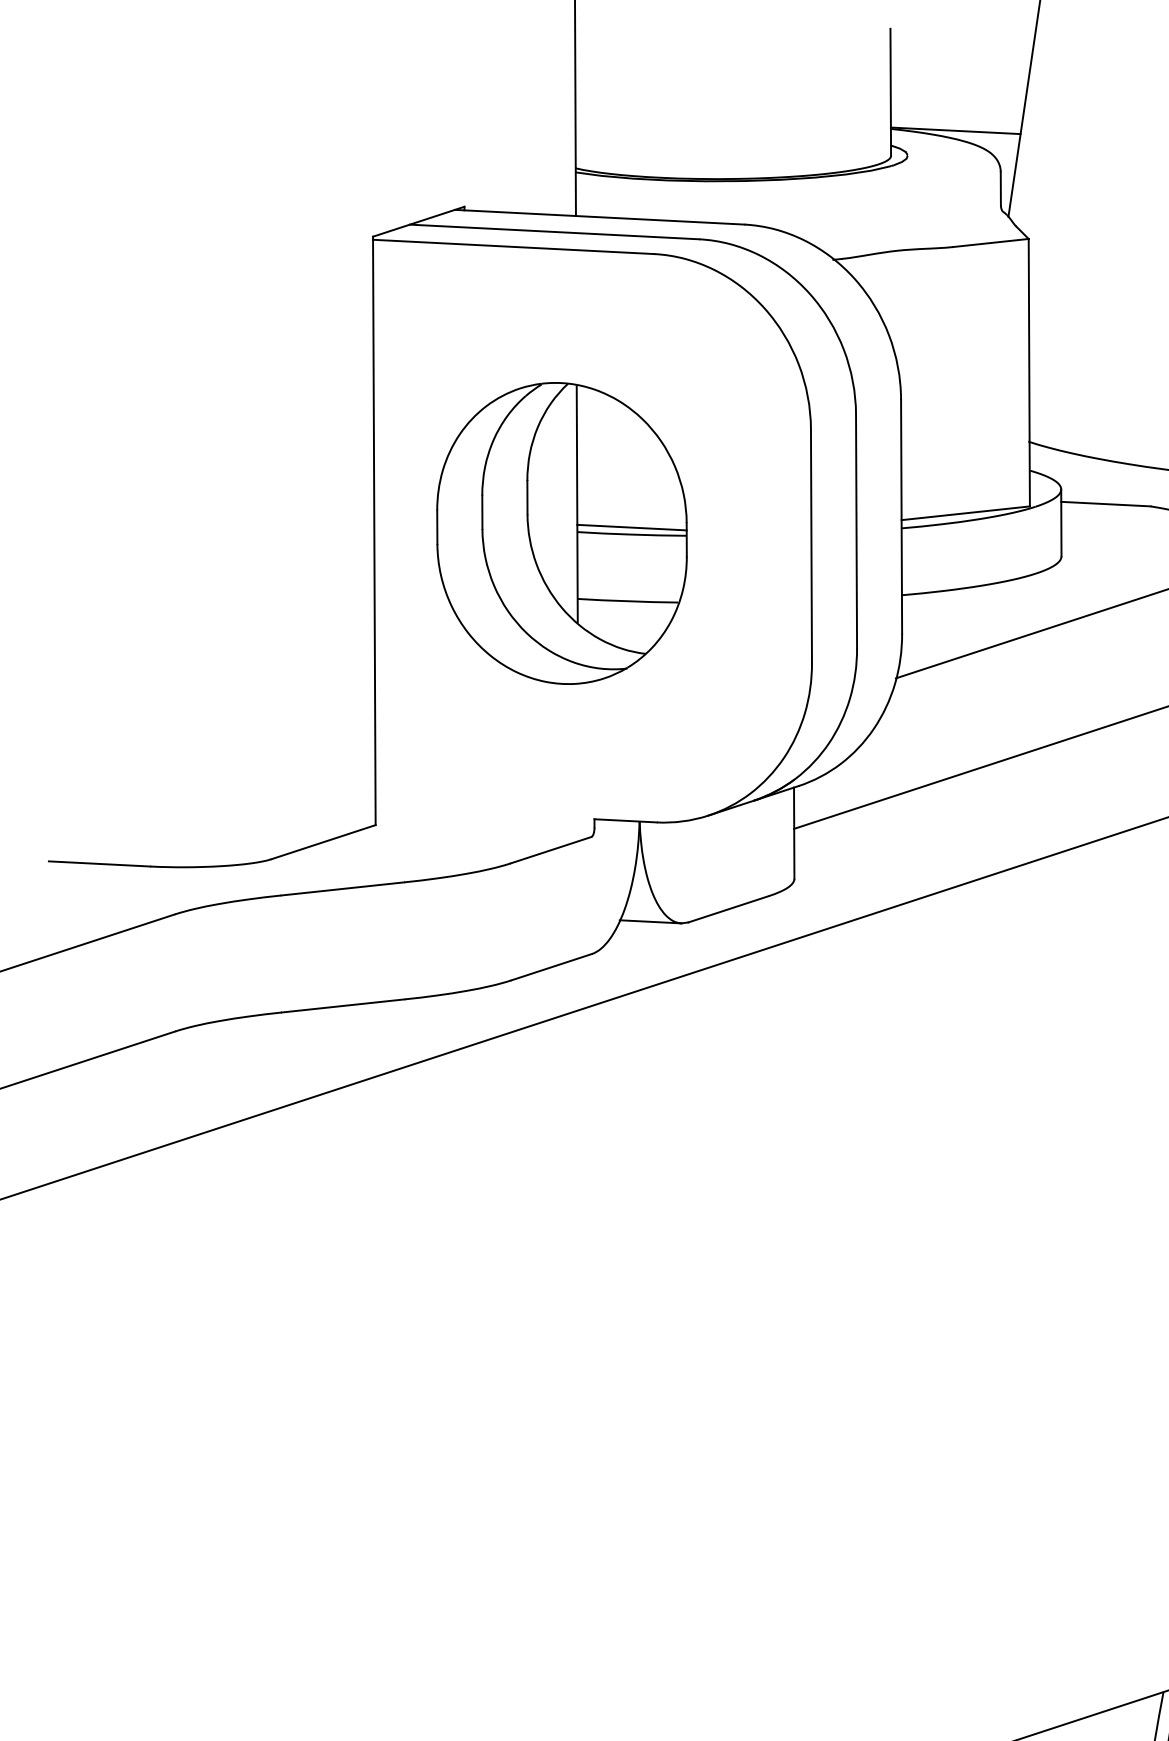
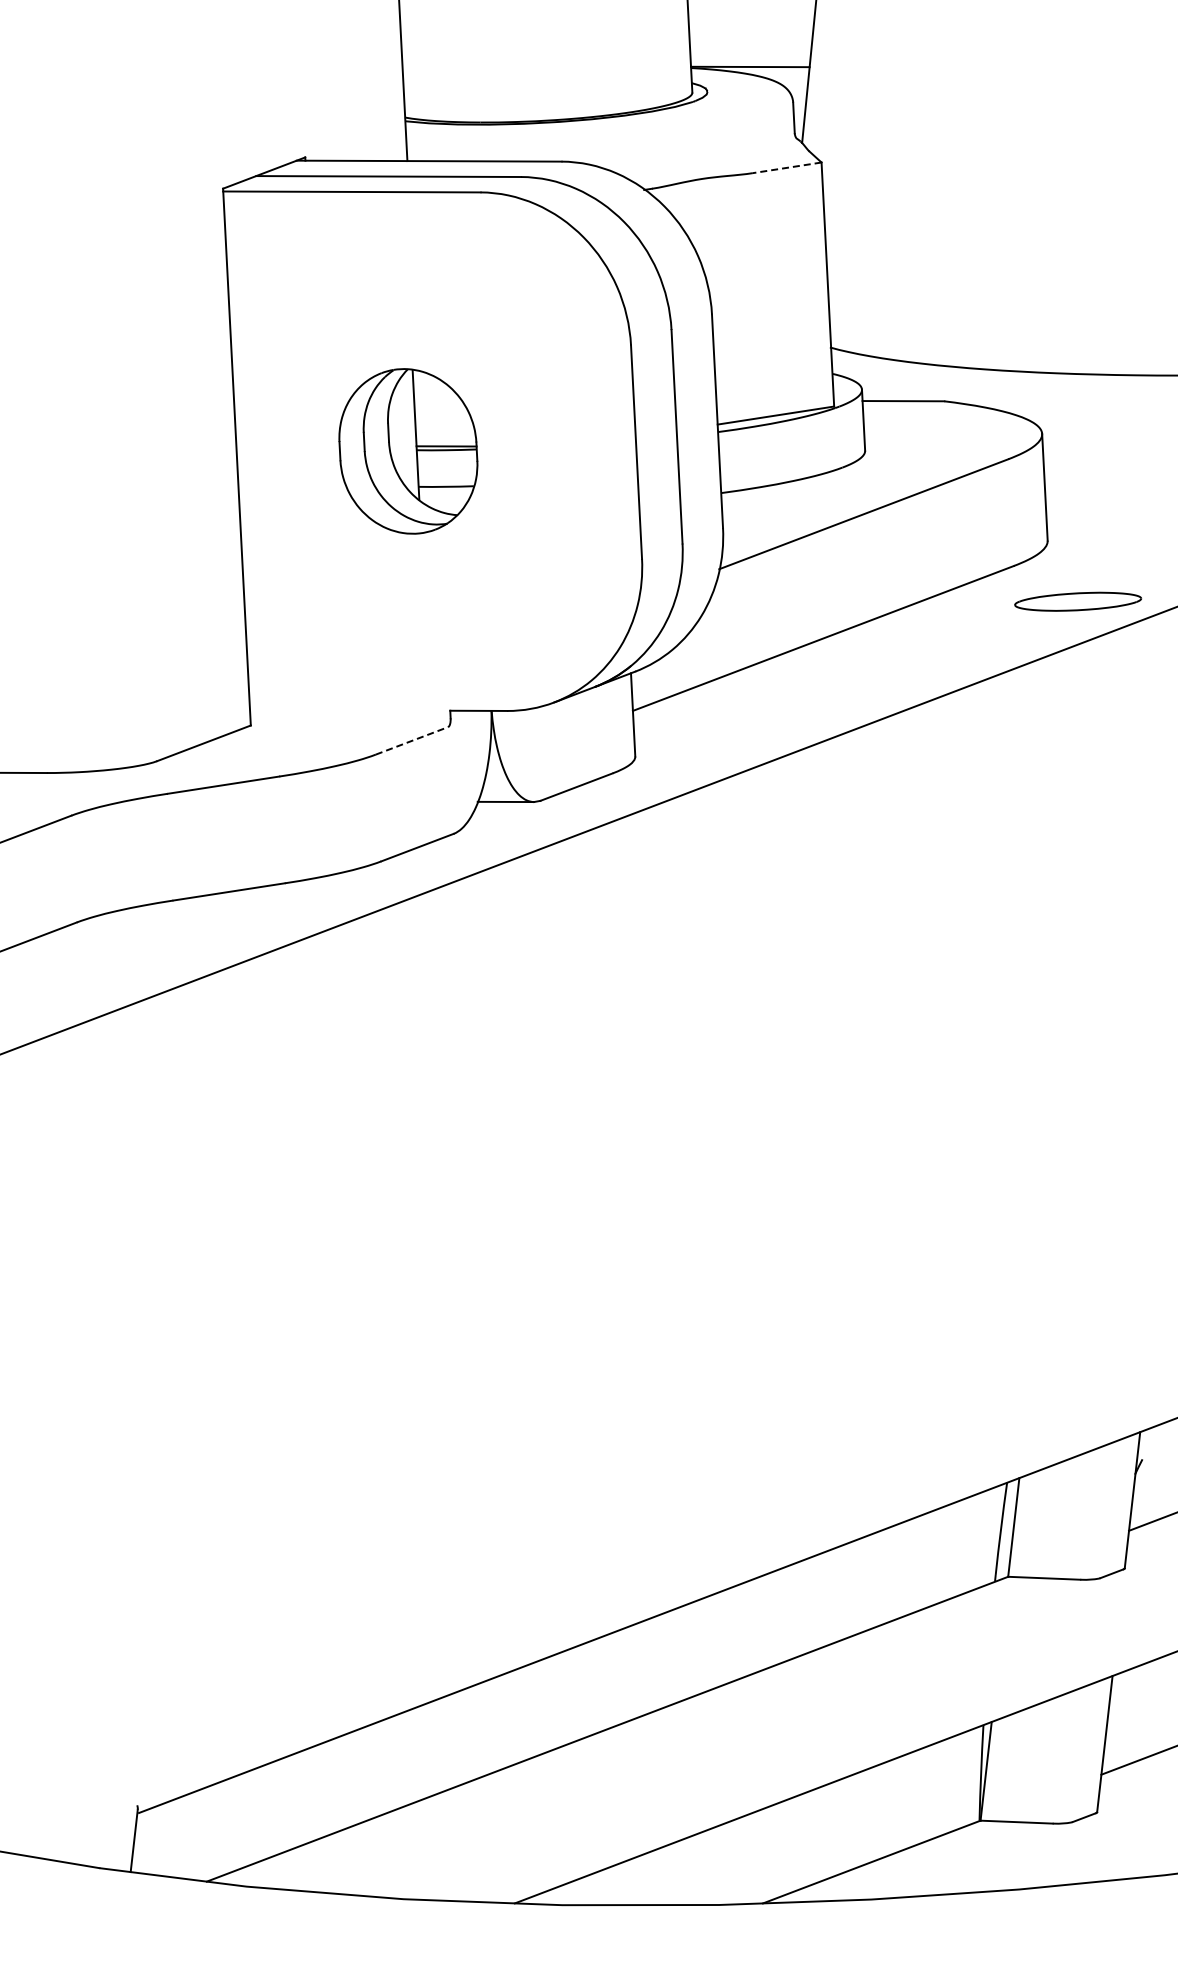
line: (991, 242) -> (787, 167), solid -> dashed
part: (562, 533) -> (408, 451), size x0.6
line: (551, 849) -> (412, 740), solid -> dashed

